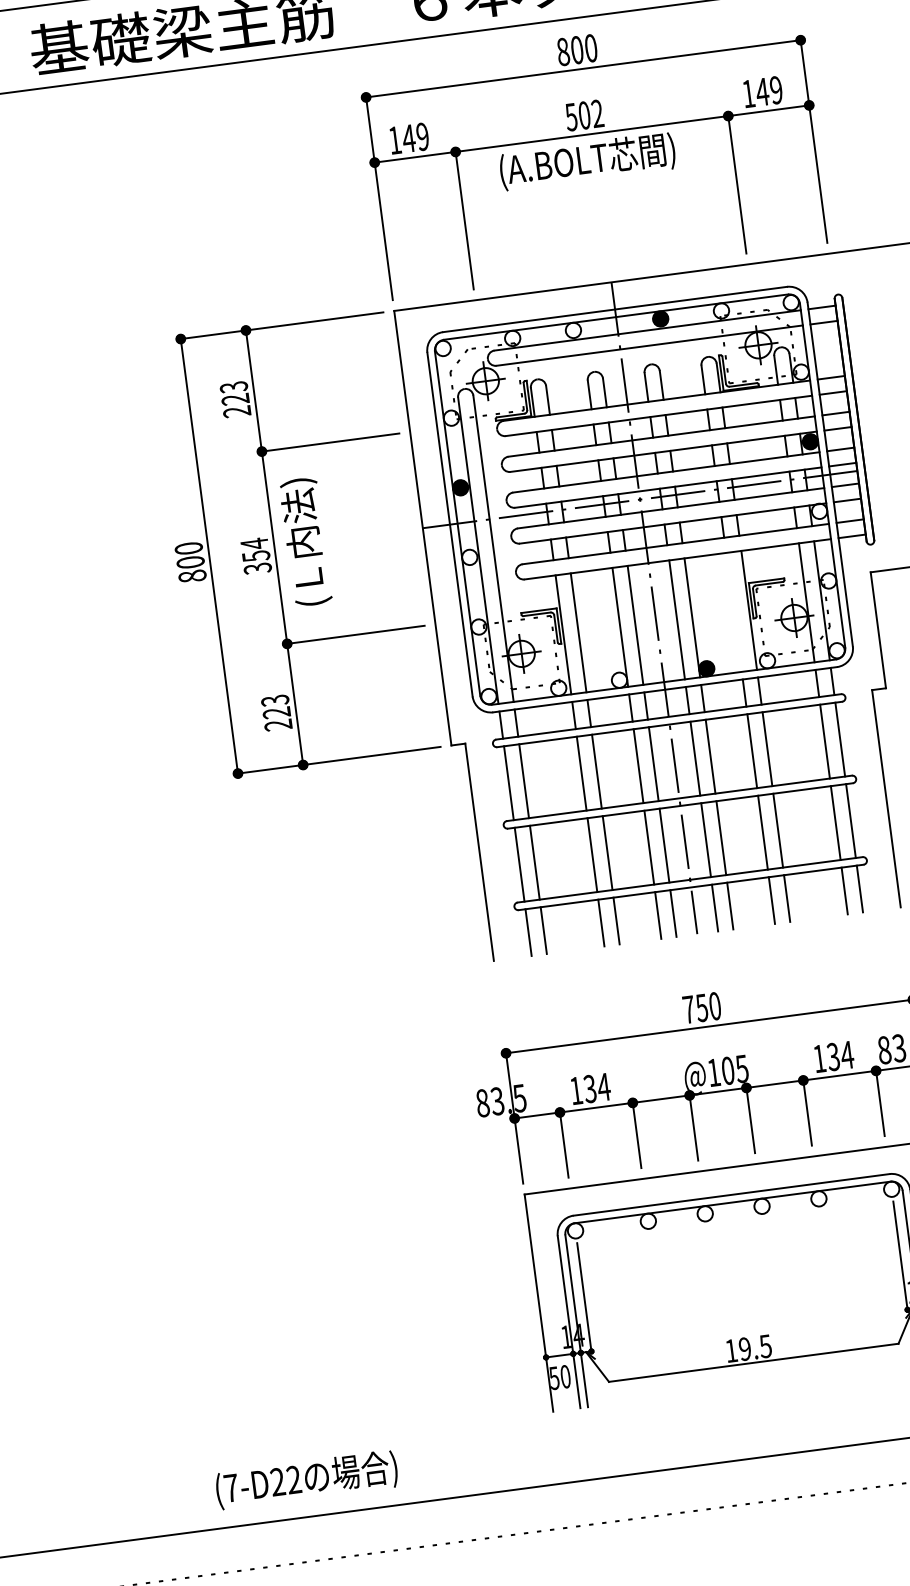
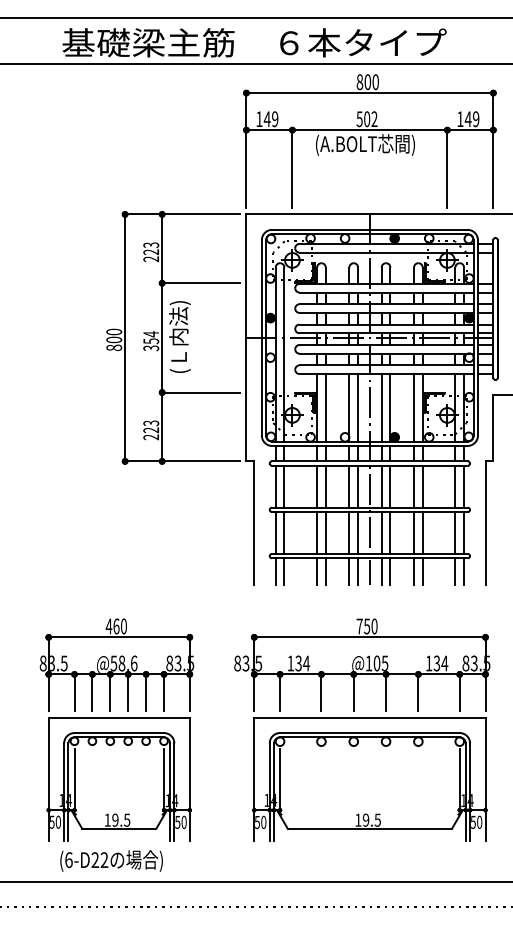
line: (734, 611) -> (414, 407), added
part: (284, 1247) -> (116, 729), added
text: (230, 1488) -> (68, 860), (7-D22 -> (6-D22

